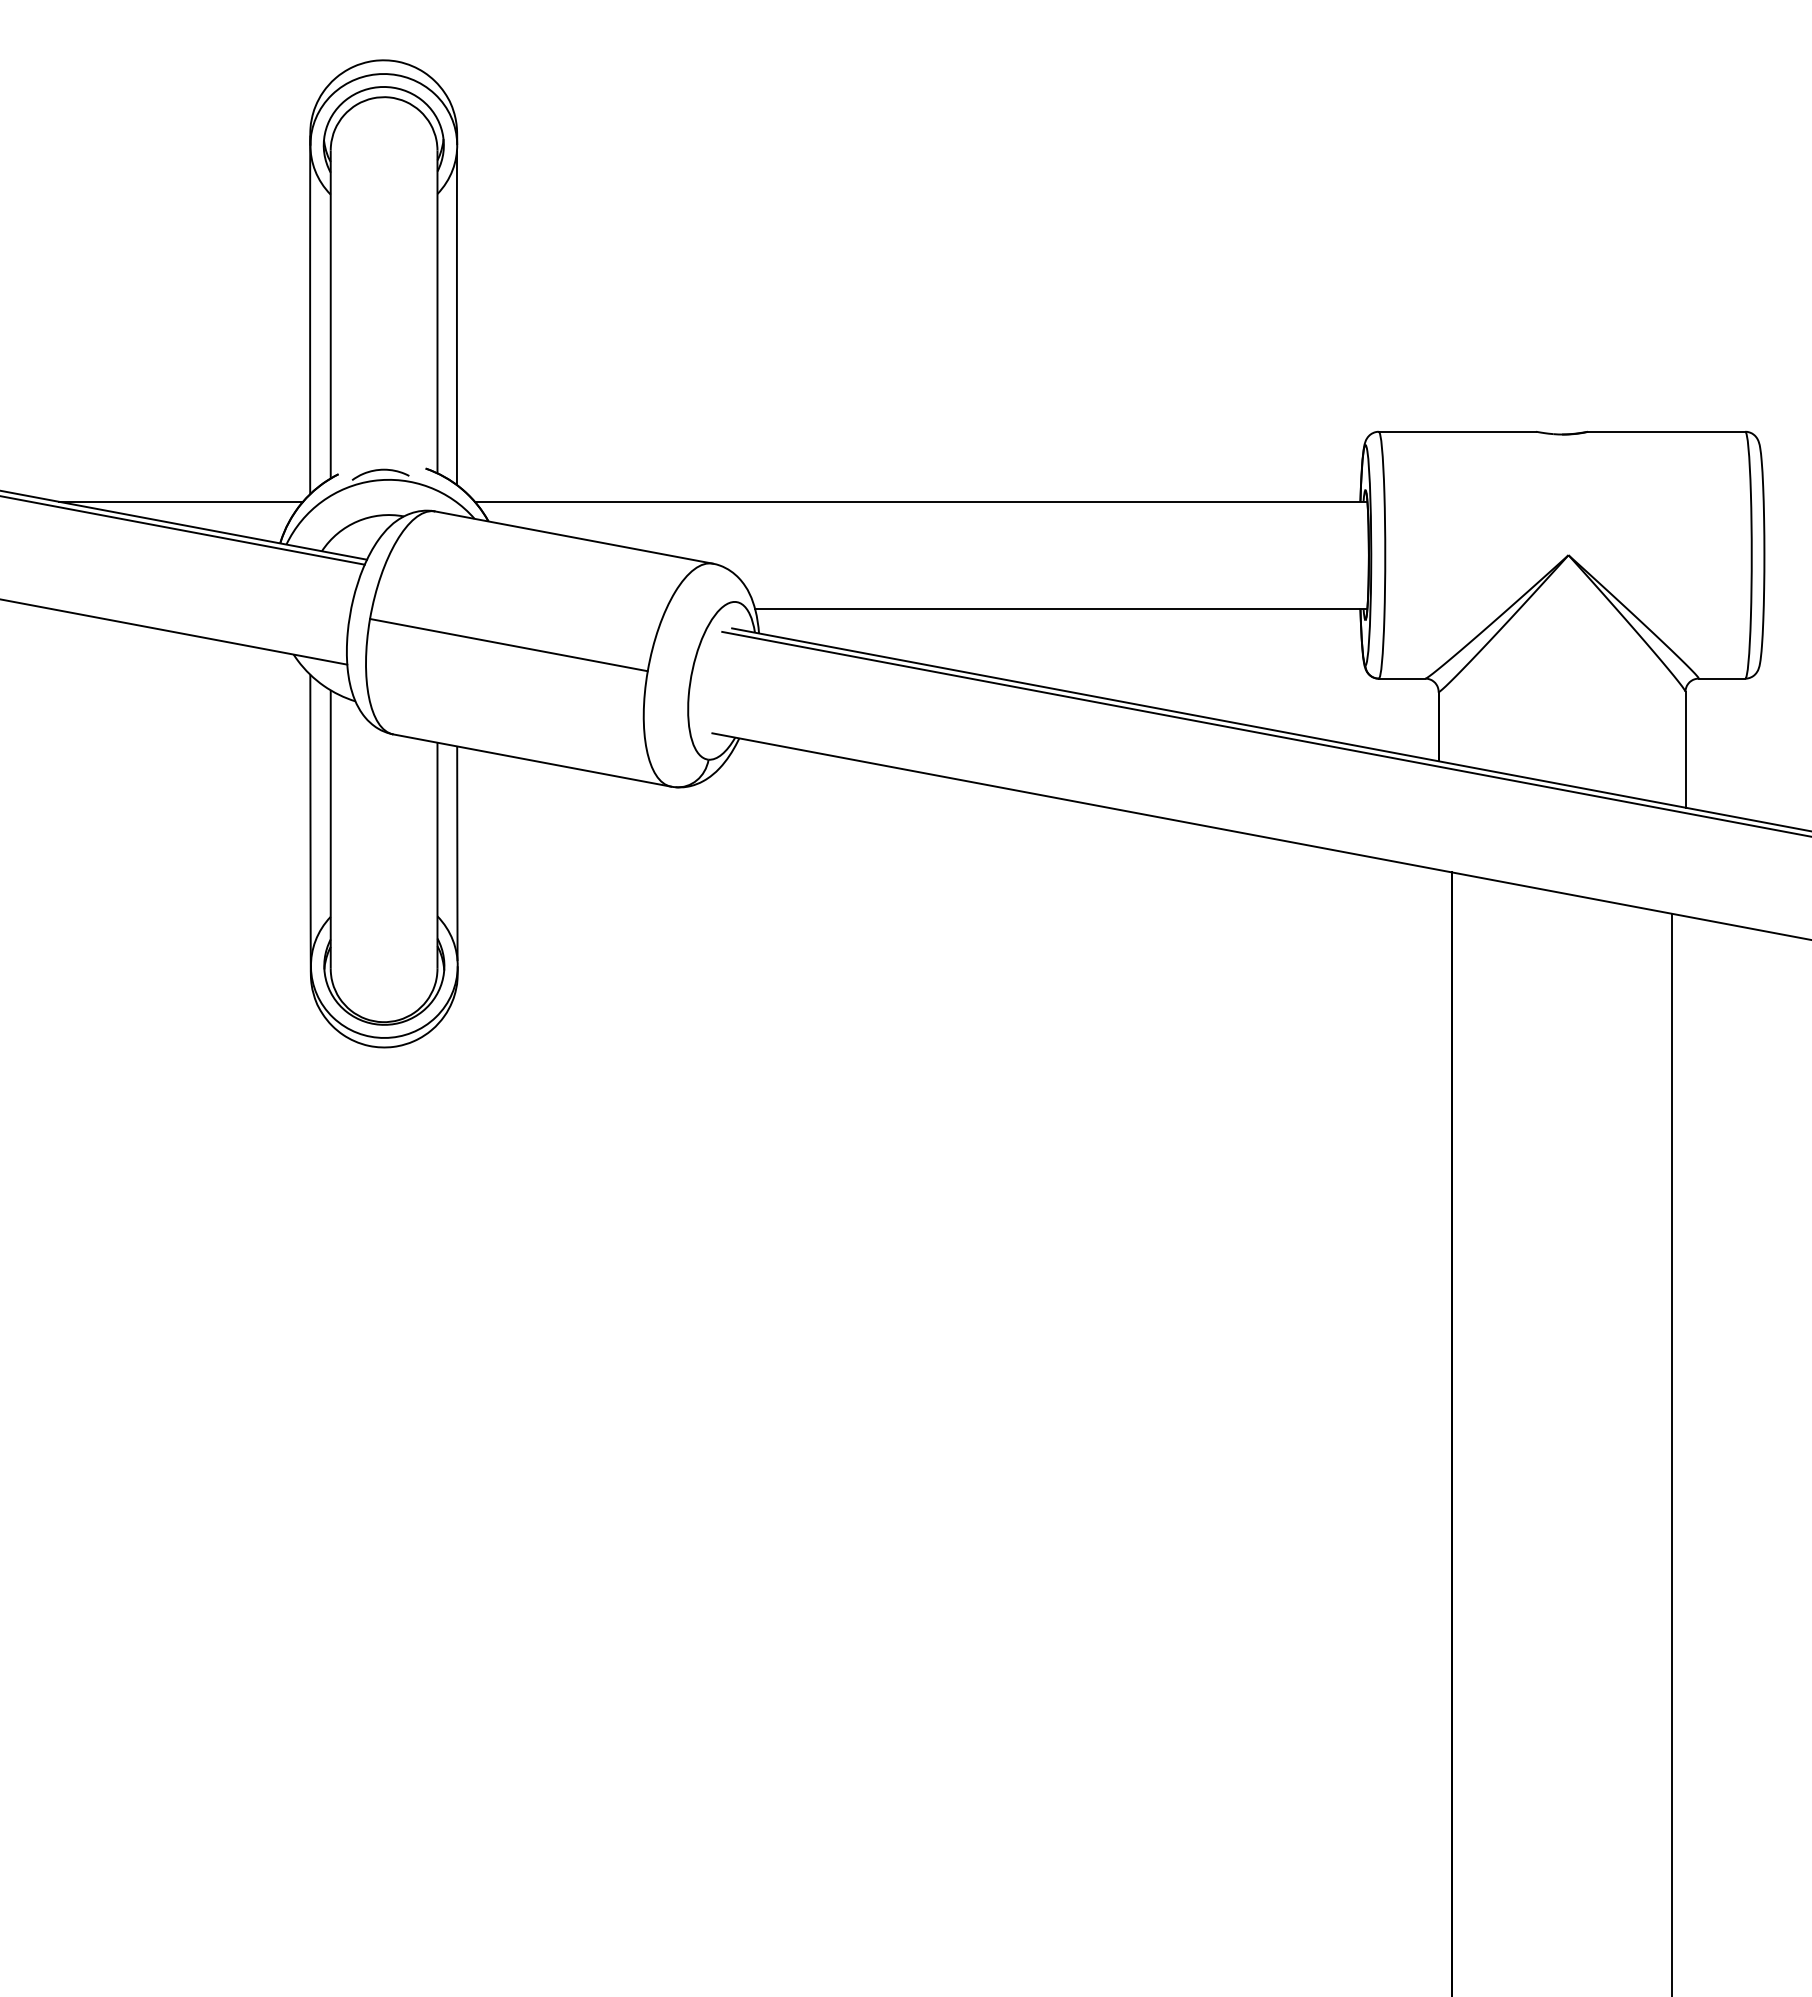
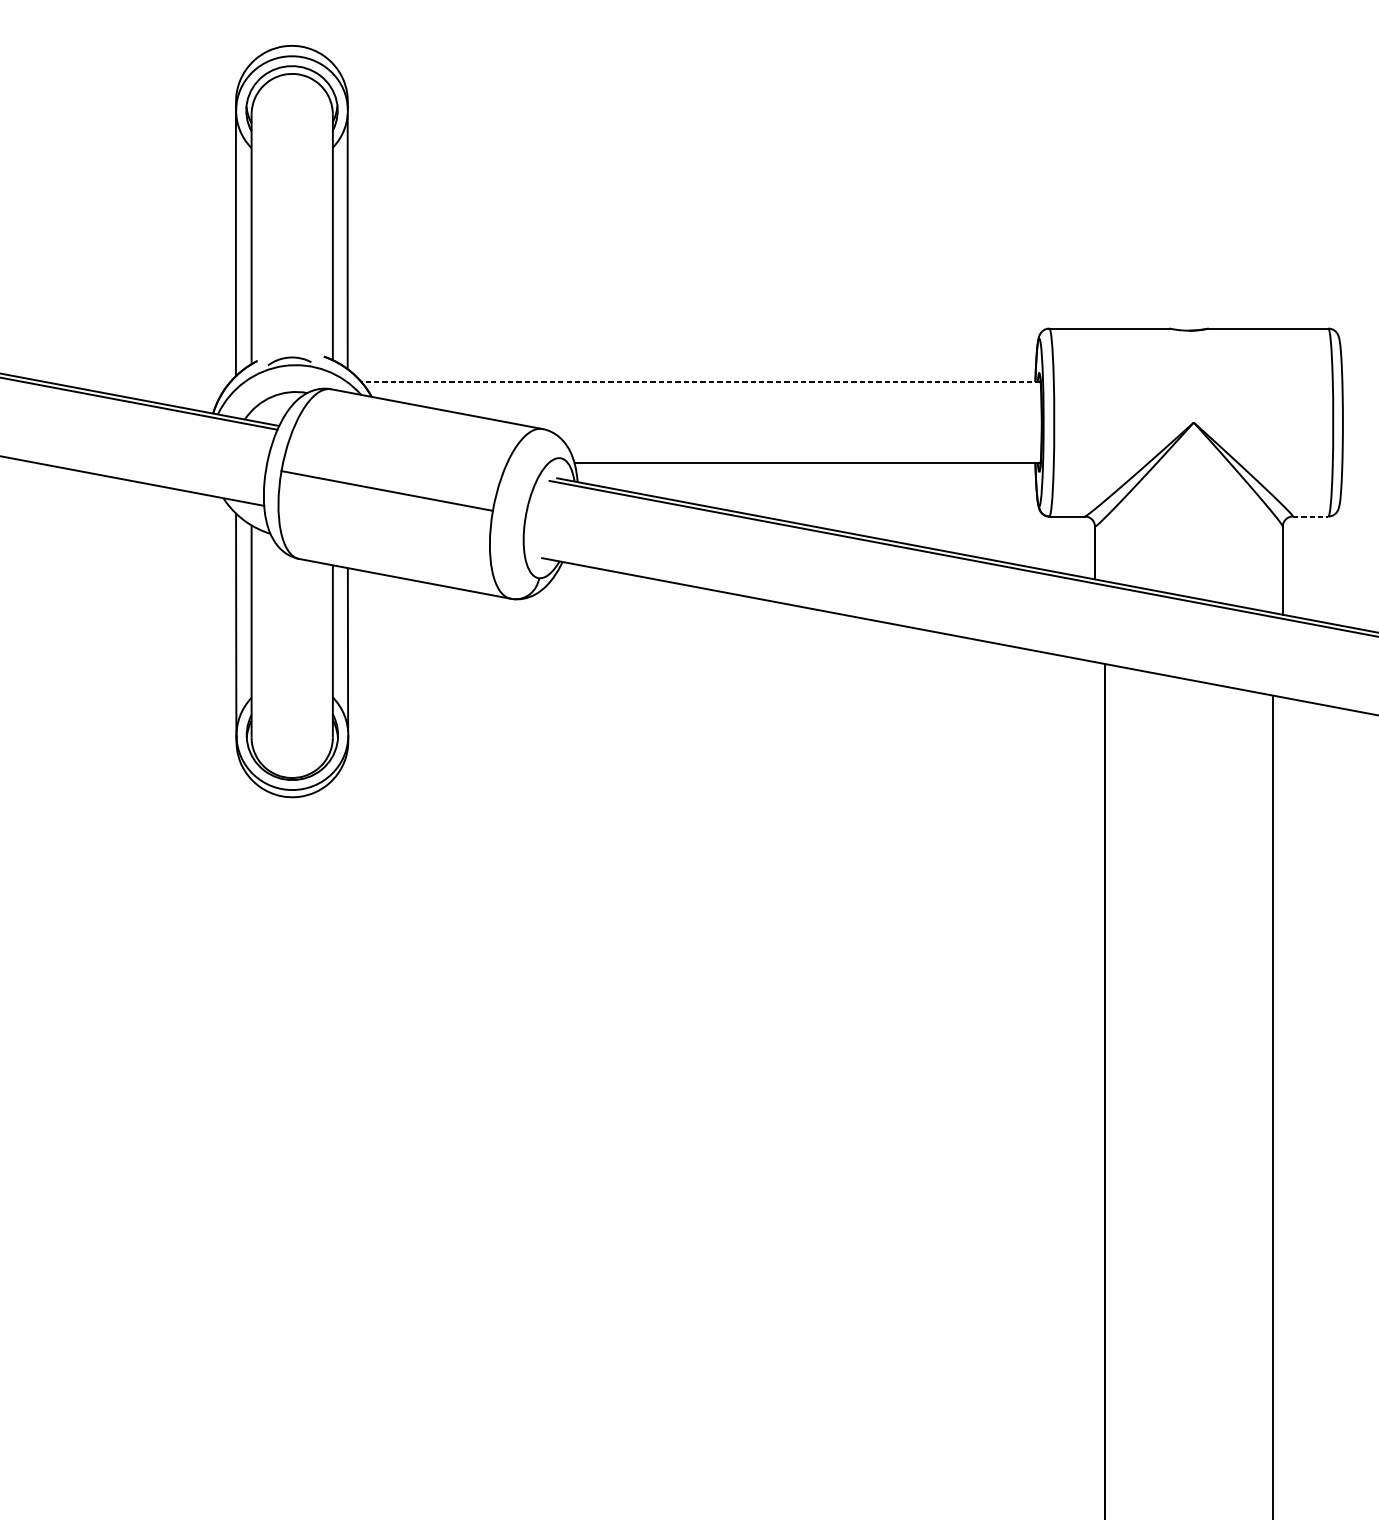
line: (180, 501) -> (137, 381), removed
line: (920, 501) -> (700, 381), solid -> dashed
line: (1722, 678) -> (1311, 516), solid -> dashed

